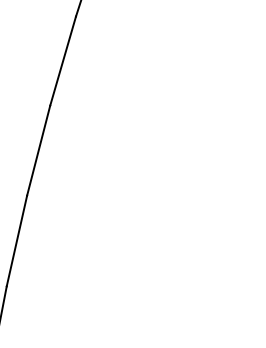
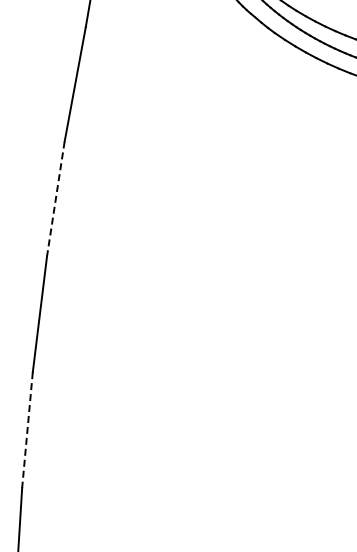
line: (62, 61) -> (55, 199), solid -> dashed
line: (16, 241) -> (27, 430), solid -> dashed

